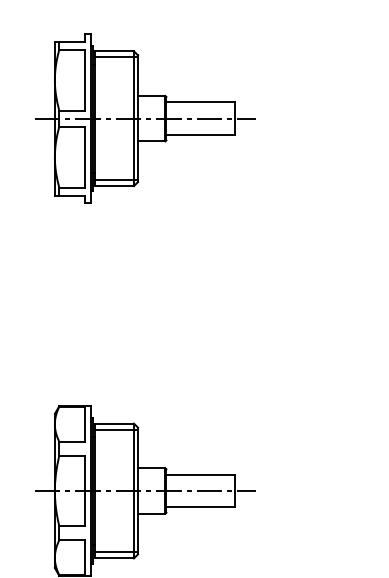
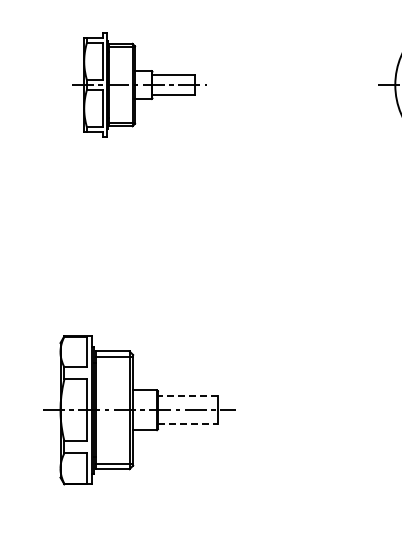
part: (145, 118) -> (139, 84), size x0.7
line: (200, 475) -> (187, 396), solid -> dashed
line: (201, 507) -> (188, 424), solid -> dashed

